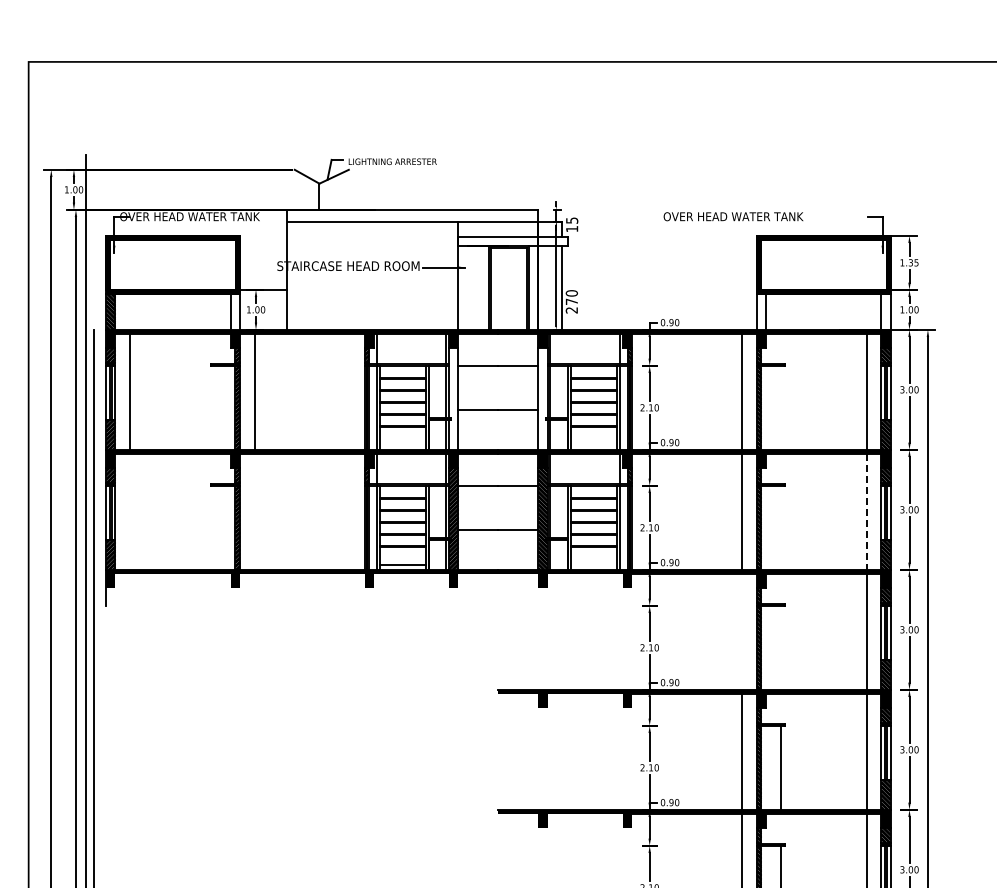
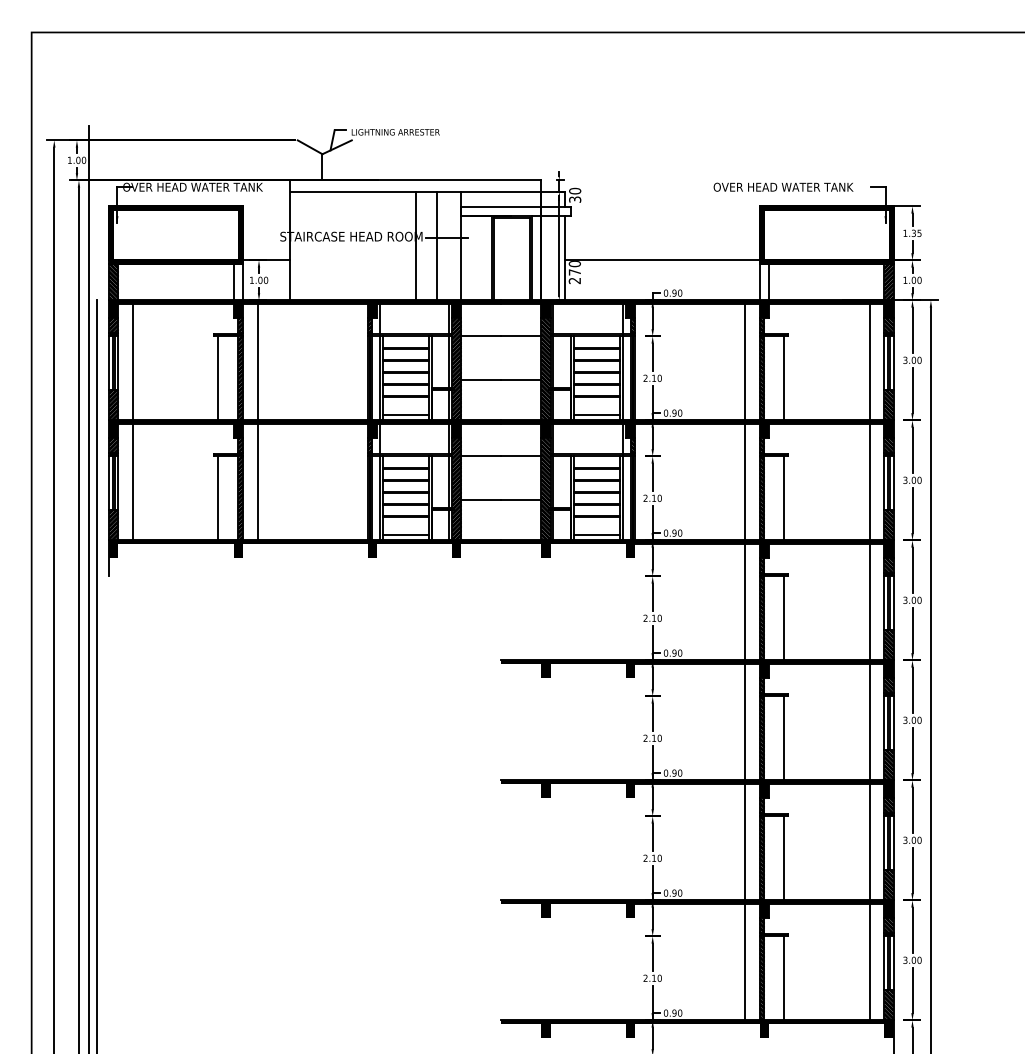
text: (733, 215) -> (783, 186), moved
text: (572, 223) -> (575, 194), 15 -> 30
line: (412, 275) -> (415, 246), added
line: (434, 275) -> (437, 246), added
line: (659, 289) -> (662, 260), added
hatch: (885, 311) -> (888, 282), added
hatch: (453, 398) -> (456, 369), added
hatch: (542, 398) -> (545, 369), added
line: (215, 407) -> (218, 378), added
line: (781, 407) -> (784, 378), added
line: (402, 444) -> (405, 415), added
line: (593, 444) -> (596, 415), added
line: (130, 511) -> (133, 482), added
line: (254, 511) -> (257, 482), added
line: (866, 511) -> (869, 482), dashed -> solid
line: (215, 527) -> (218, 498), added
line: (781, 527) -> (784, 498), added
line: (593, 564) -> (596, 535), added
line: (742, 631) -> (745, 602), added
line: (781, 647) -> (784, 618), added

